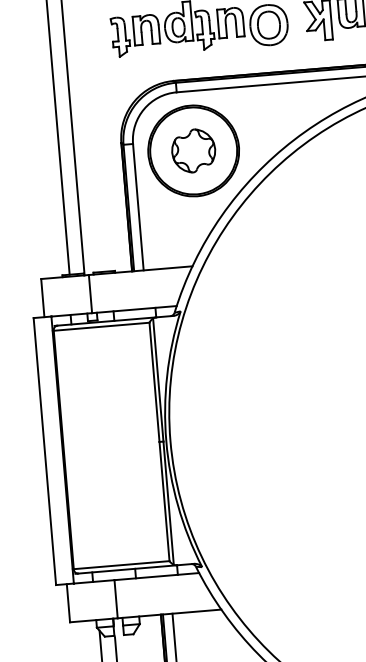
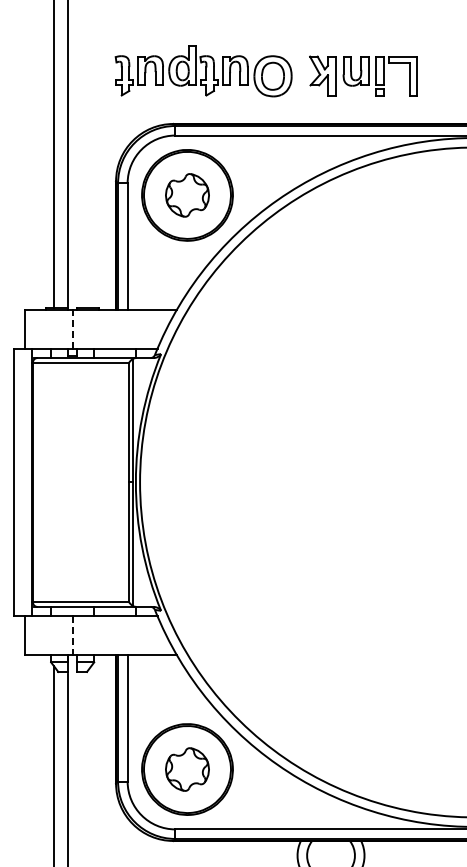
line: (90, 293) -> (72, 328), solid -> dashed
line: (116, 600) -> (72, 636), solid -> dashed

